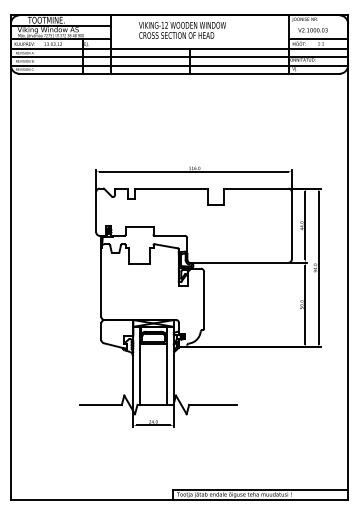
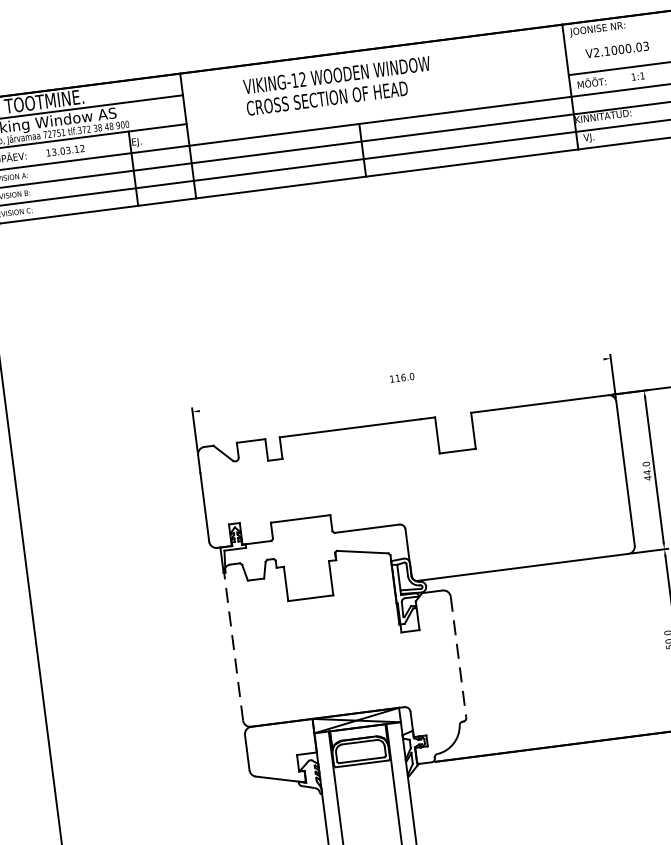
line: (193, 171) -> (400, 384), removed
line: (101, 282) -> (234, 647), solid -> dashed
line: (204, 300) -> (459, 657), solid -> dashed

